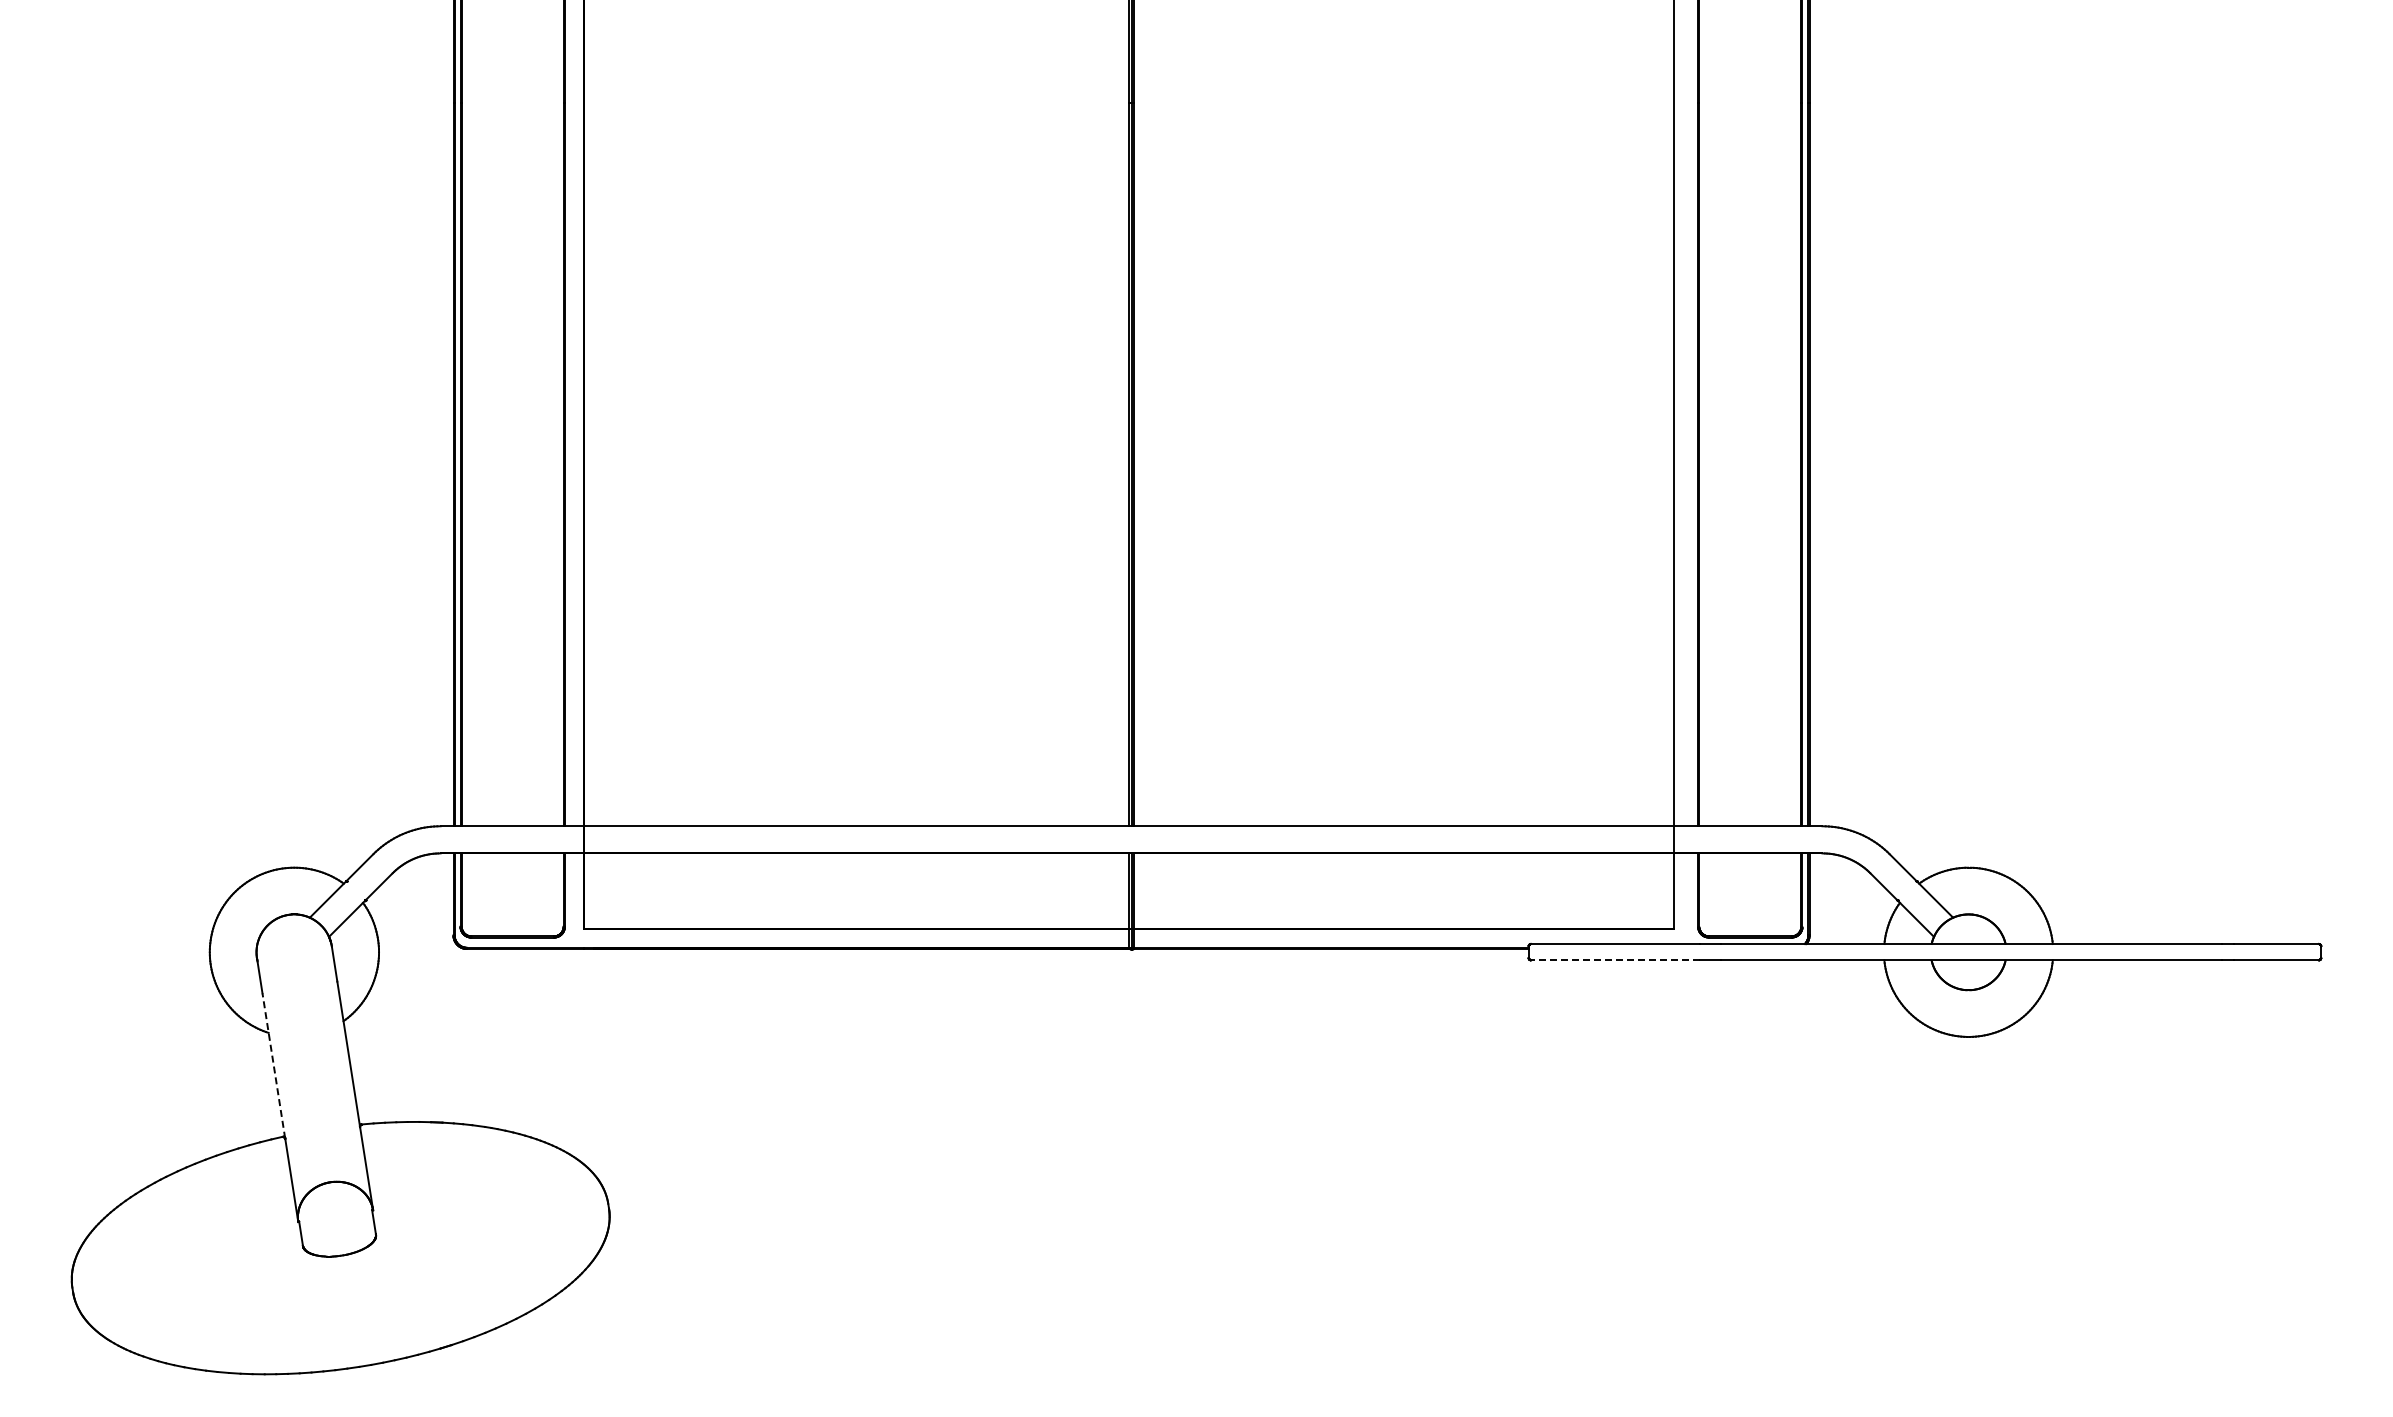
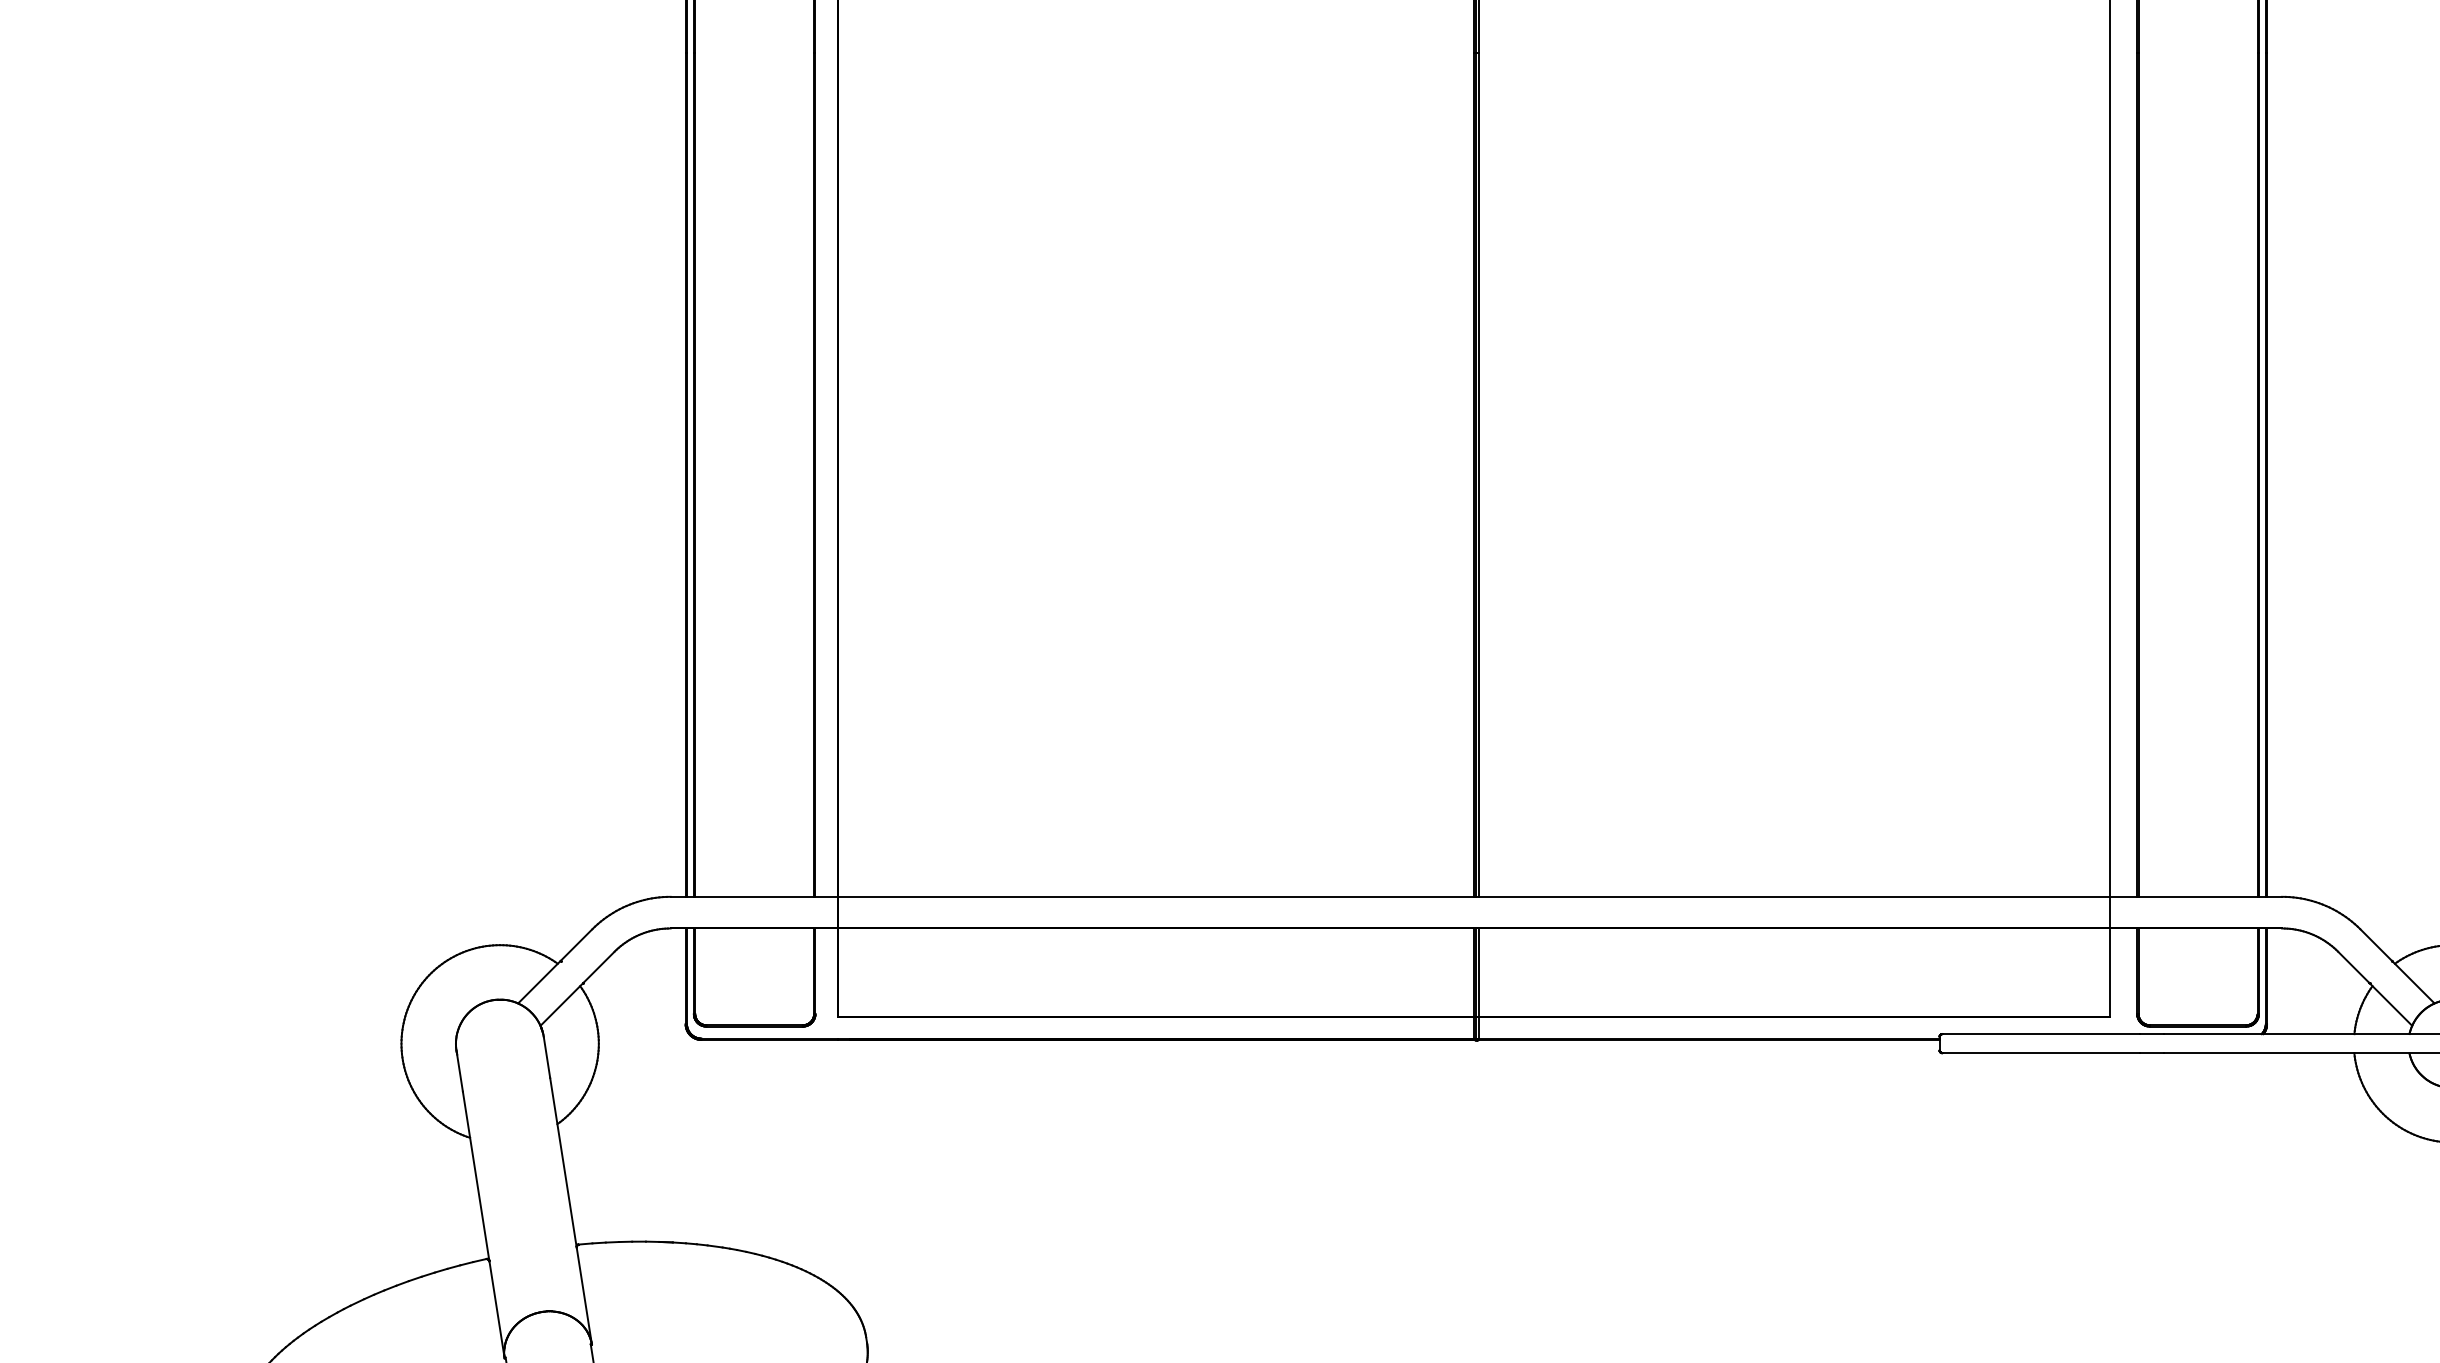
line: (1615, 960) -> (2040, 1053), dashed -> solid
line: (273, 1065) -> (475, 1175), dashed -> solid

